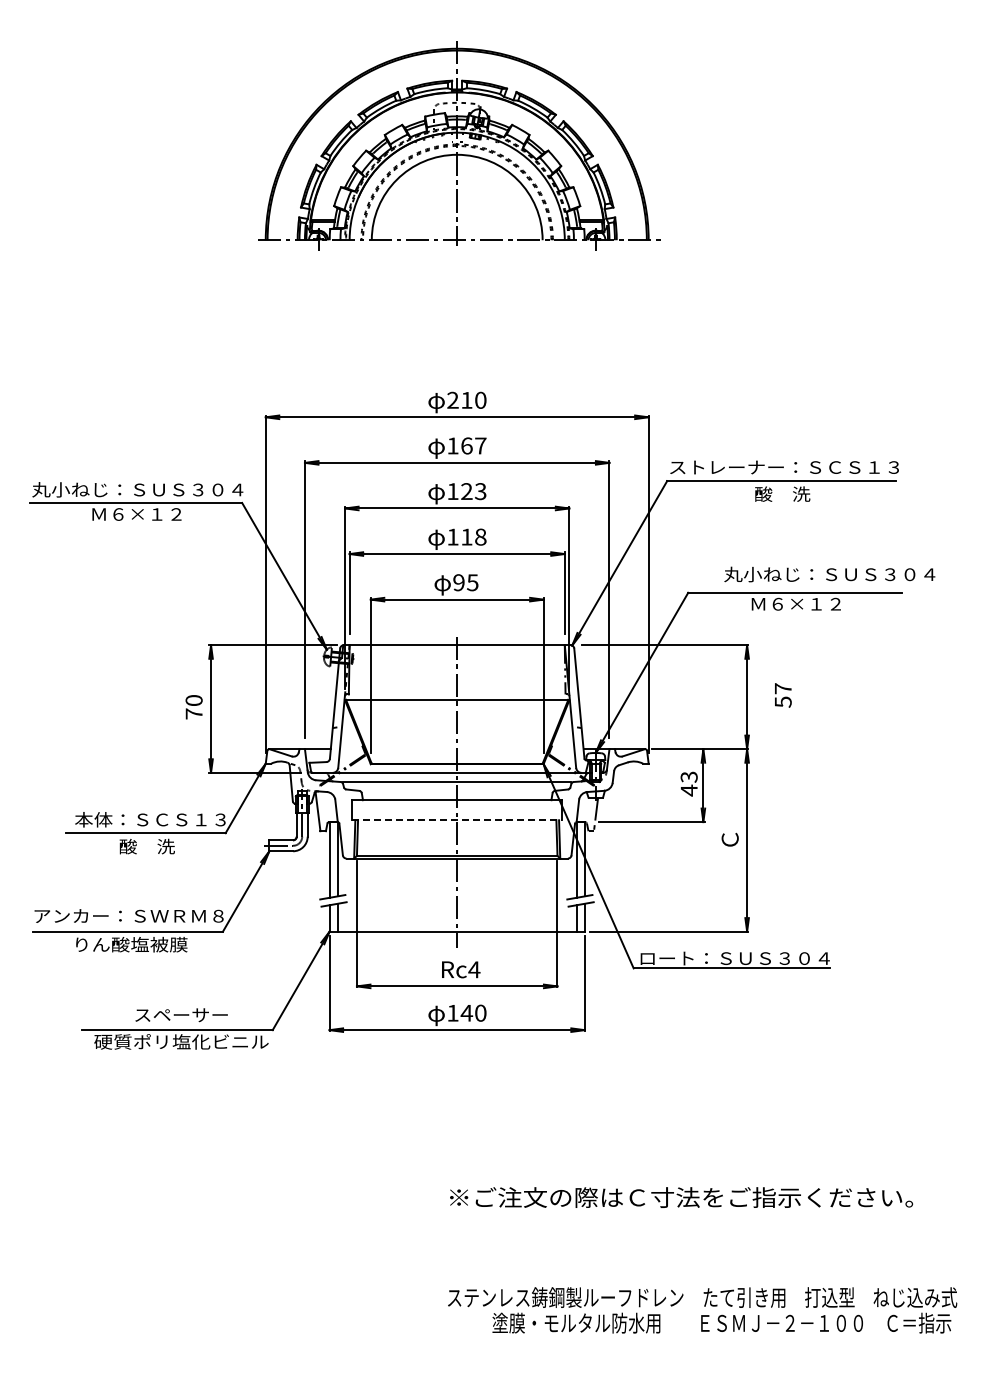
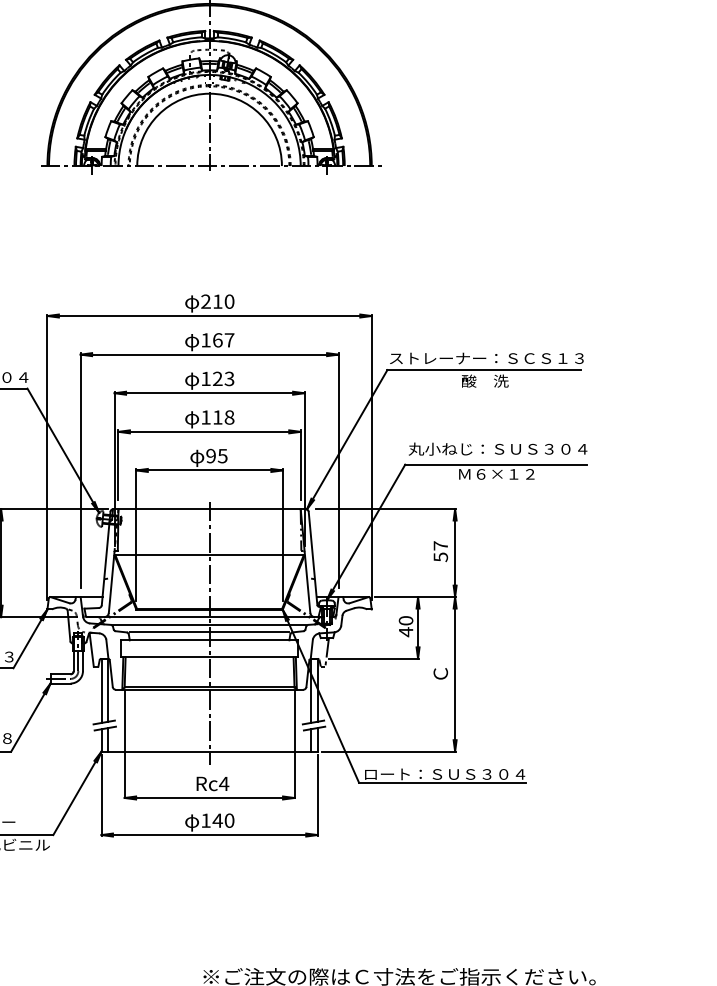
text: (829, 574) -> (497, 449), moved
text: (783, 695) -> (441, 551), moved
text: (688, 776) -> (405, 620), 43 -> 40
line: (457, 790) -> (209, 632), added
line: (457, 820) -> (209, 657), dashed -> solid

